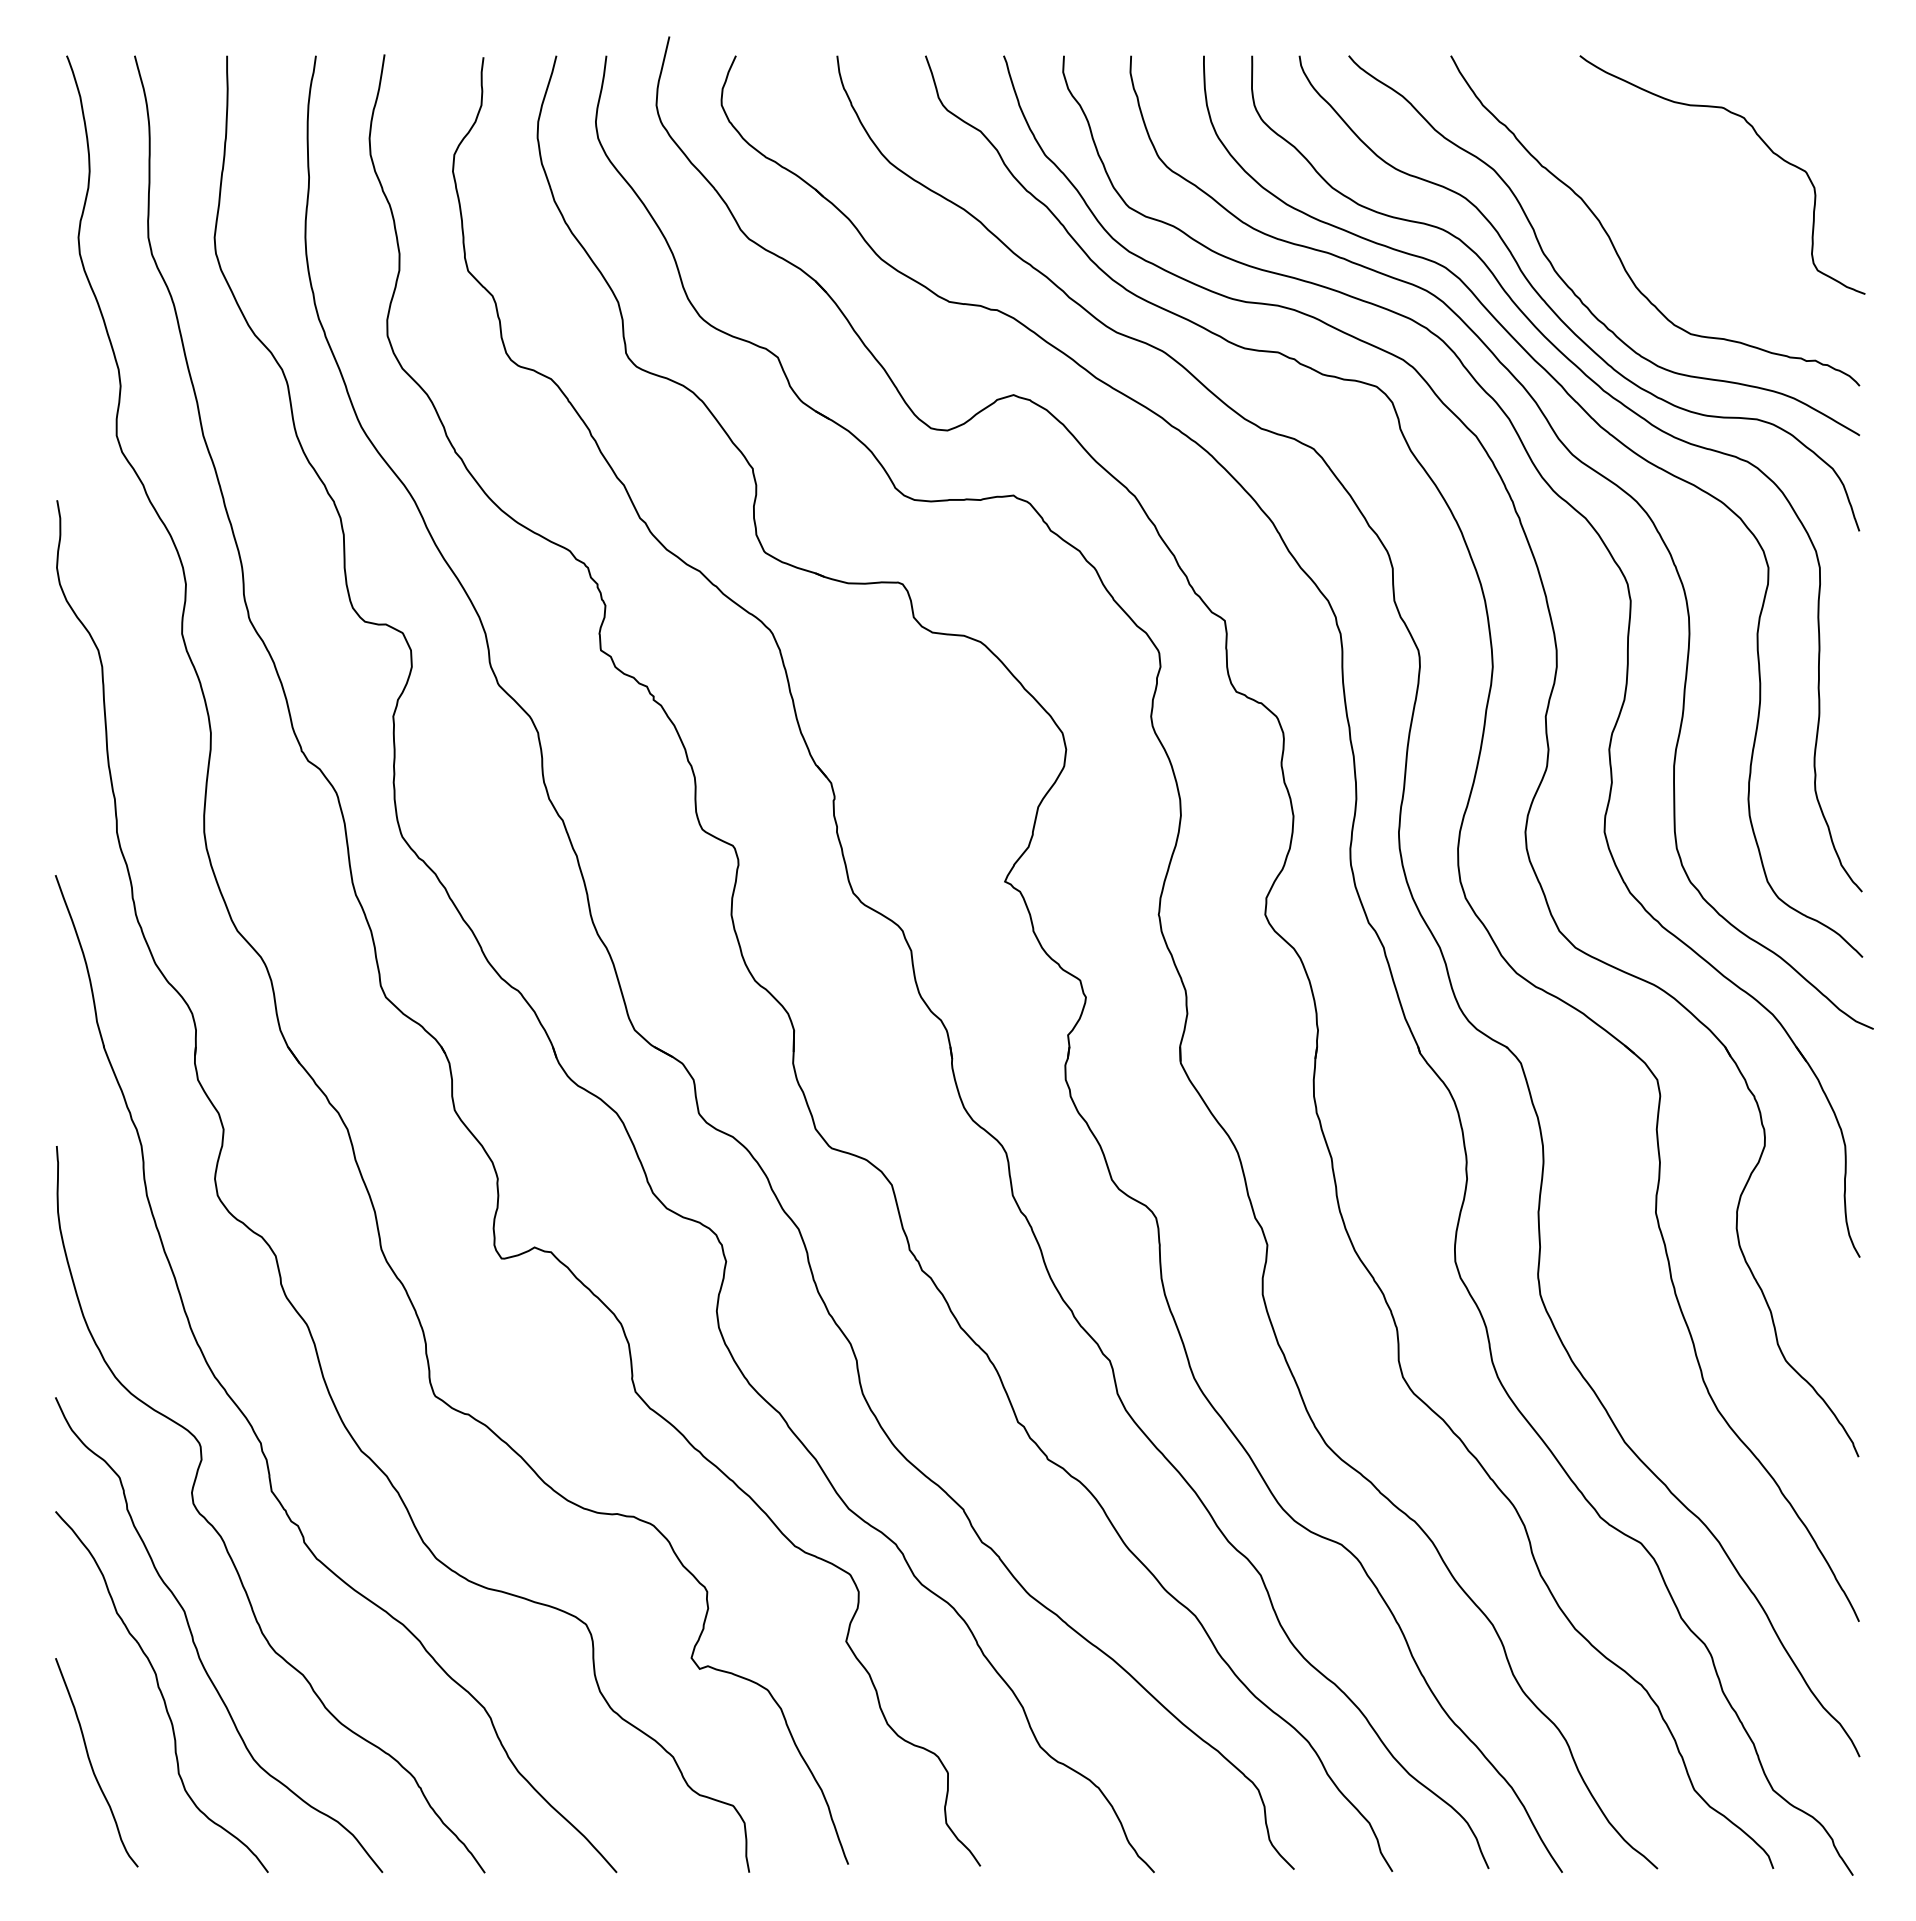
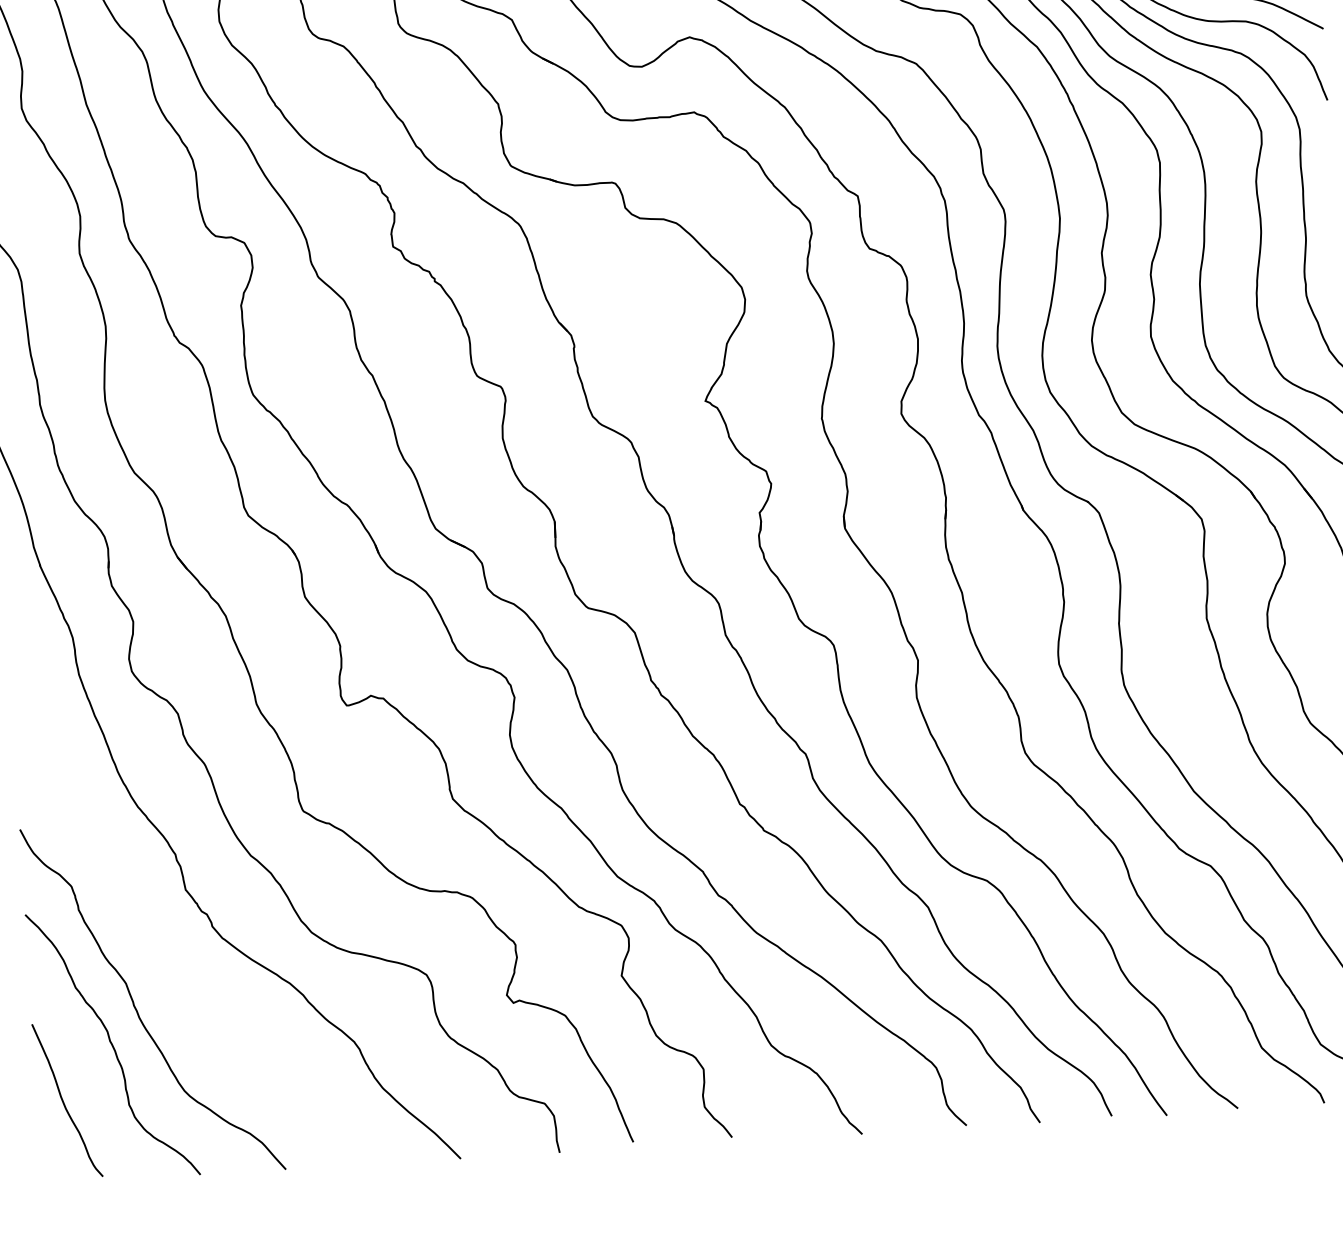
curve: (221, 1535) -> (150, 925), removed

